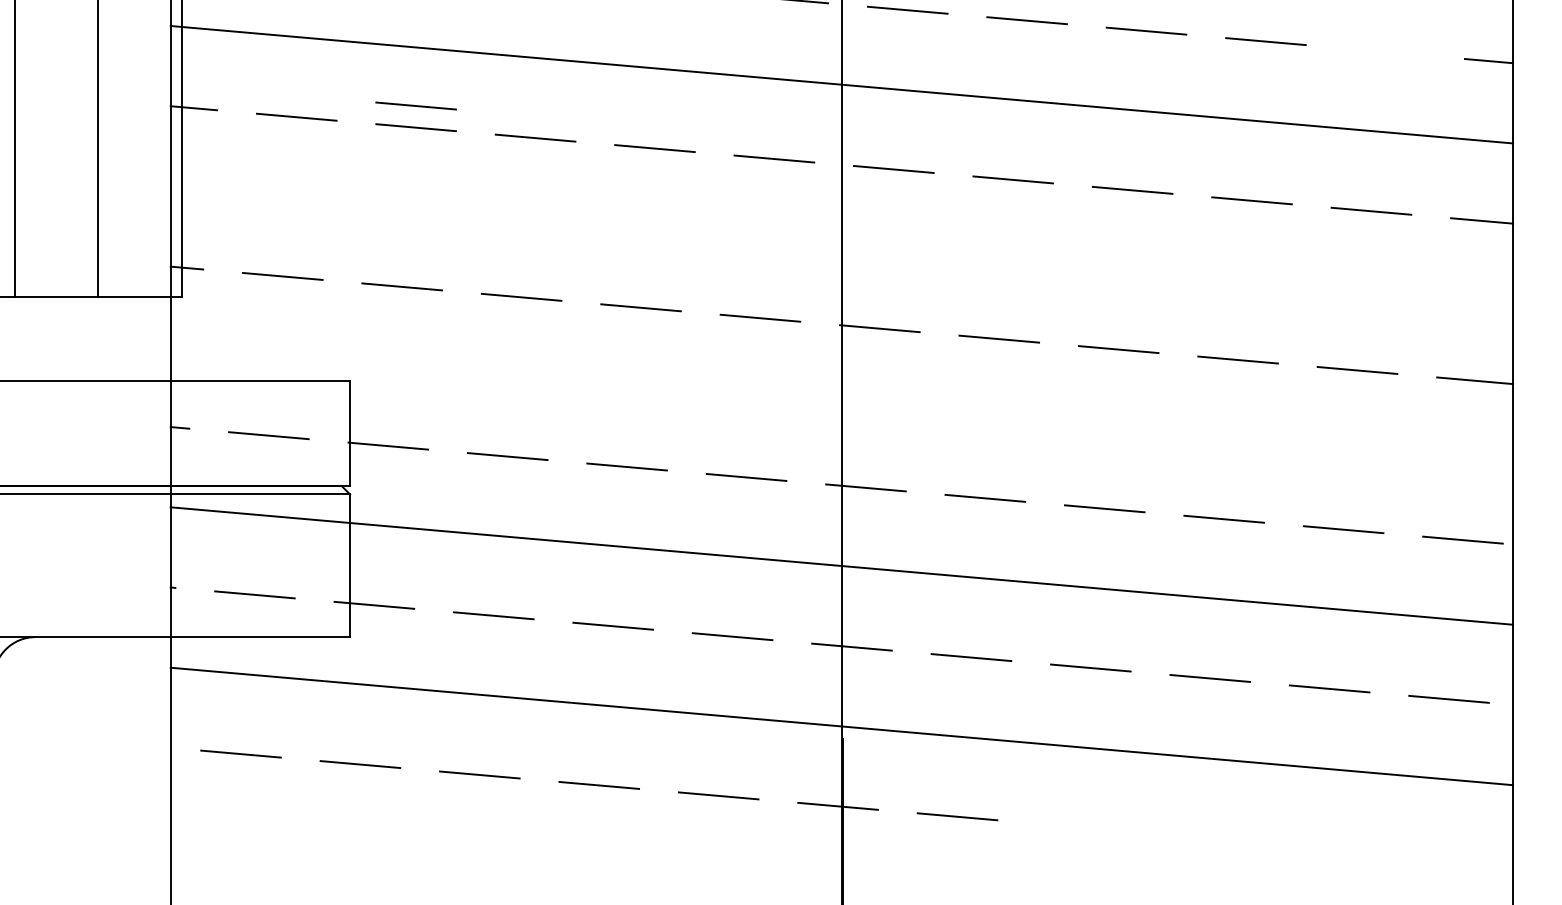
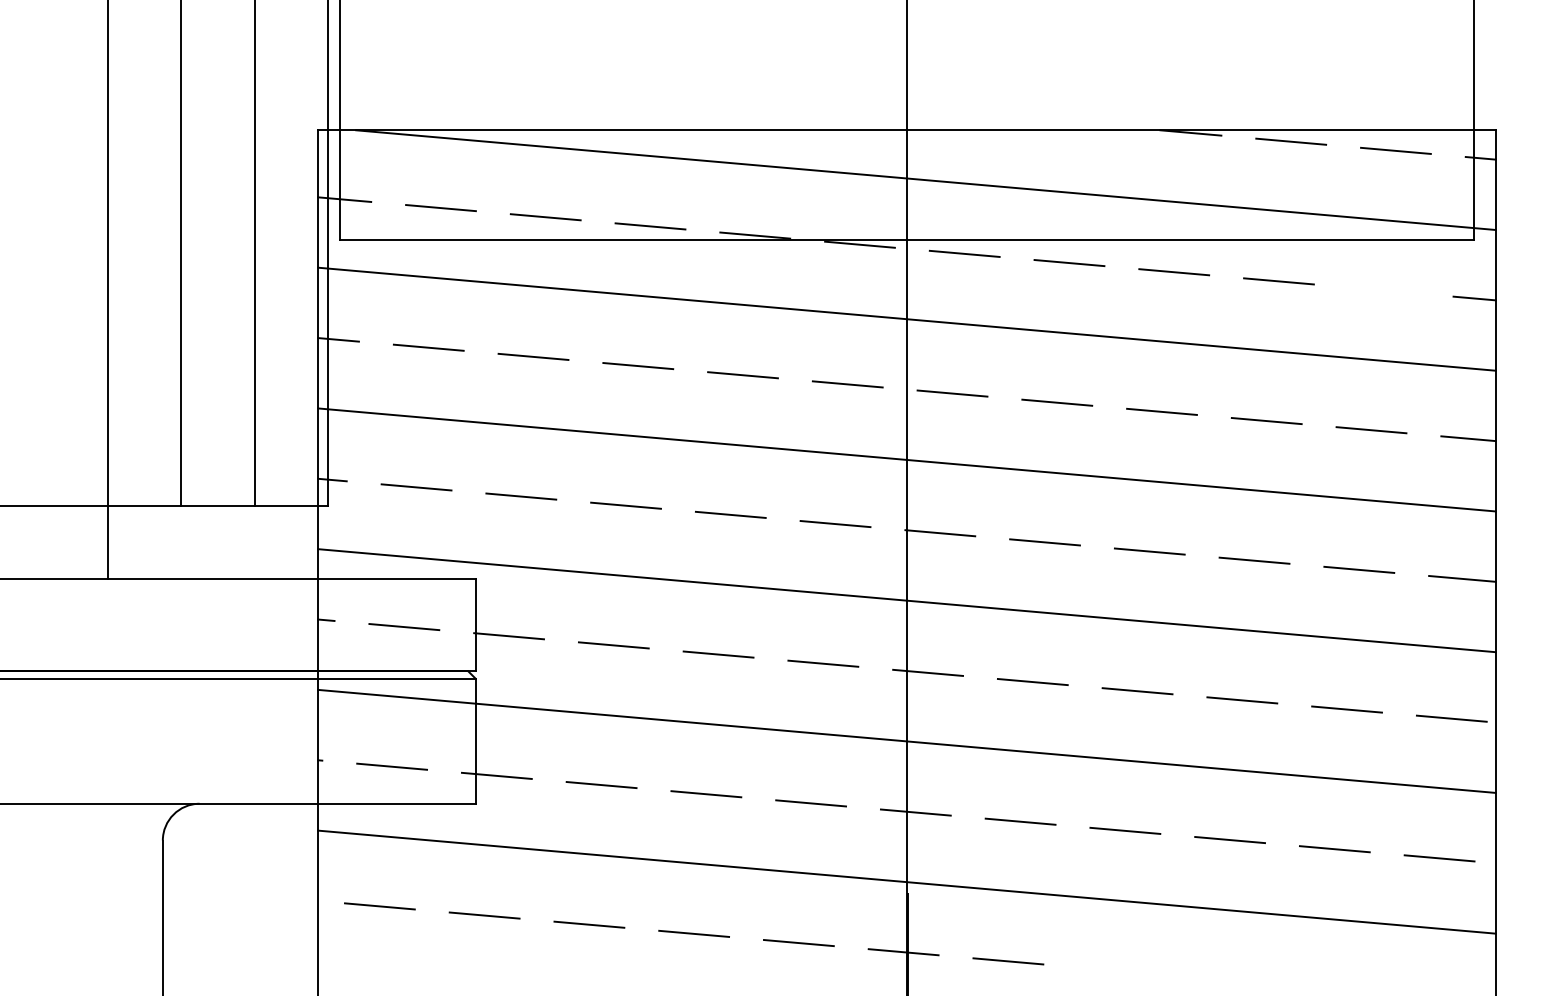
line: (416, 105) -> (533, 337), removed
line: (841, 244) -> (906, 459), added
line: (841, 405) -> (906, 600), added

